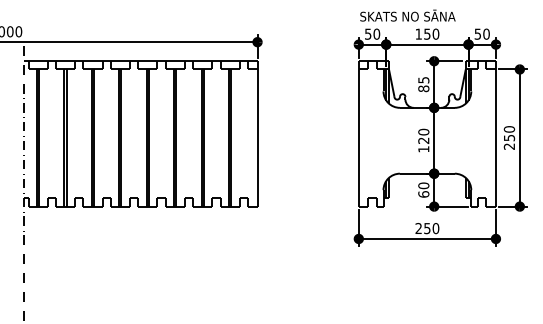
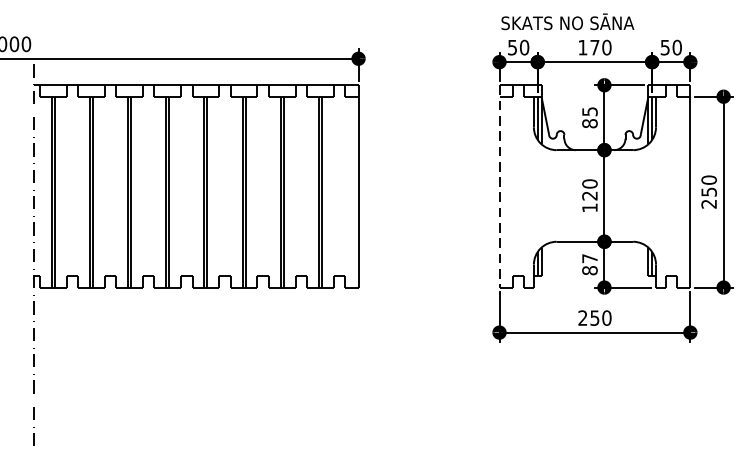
text: (427, 33) -> (595, 46), 150 -> 170
line: (358, 133) -> (499, 185), solid -> dashed
text: (423, 189) -> (589, 263), 60 -> 87

